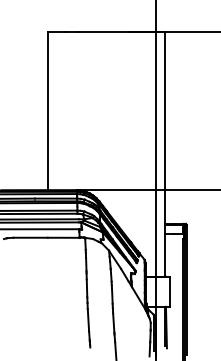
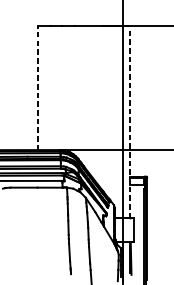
line: (47, 110) -> (37, 87), solid -> dashed
line: (165, 153) -> (130, 121), solid -> dashed

